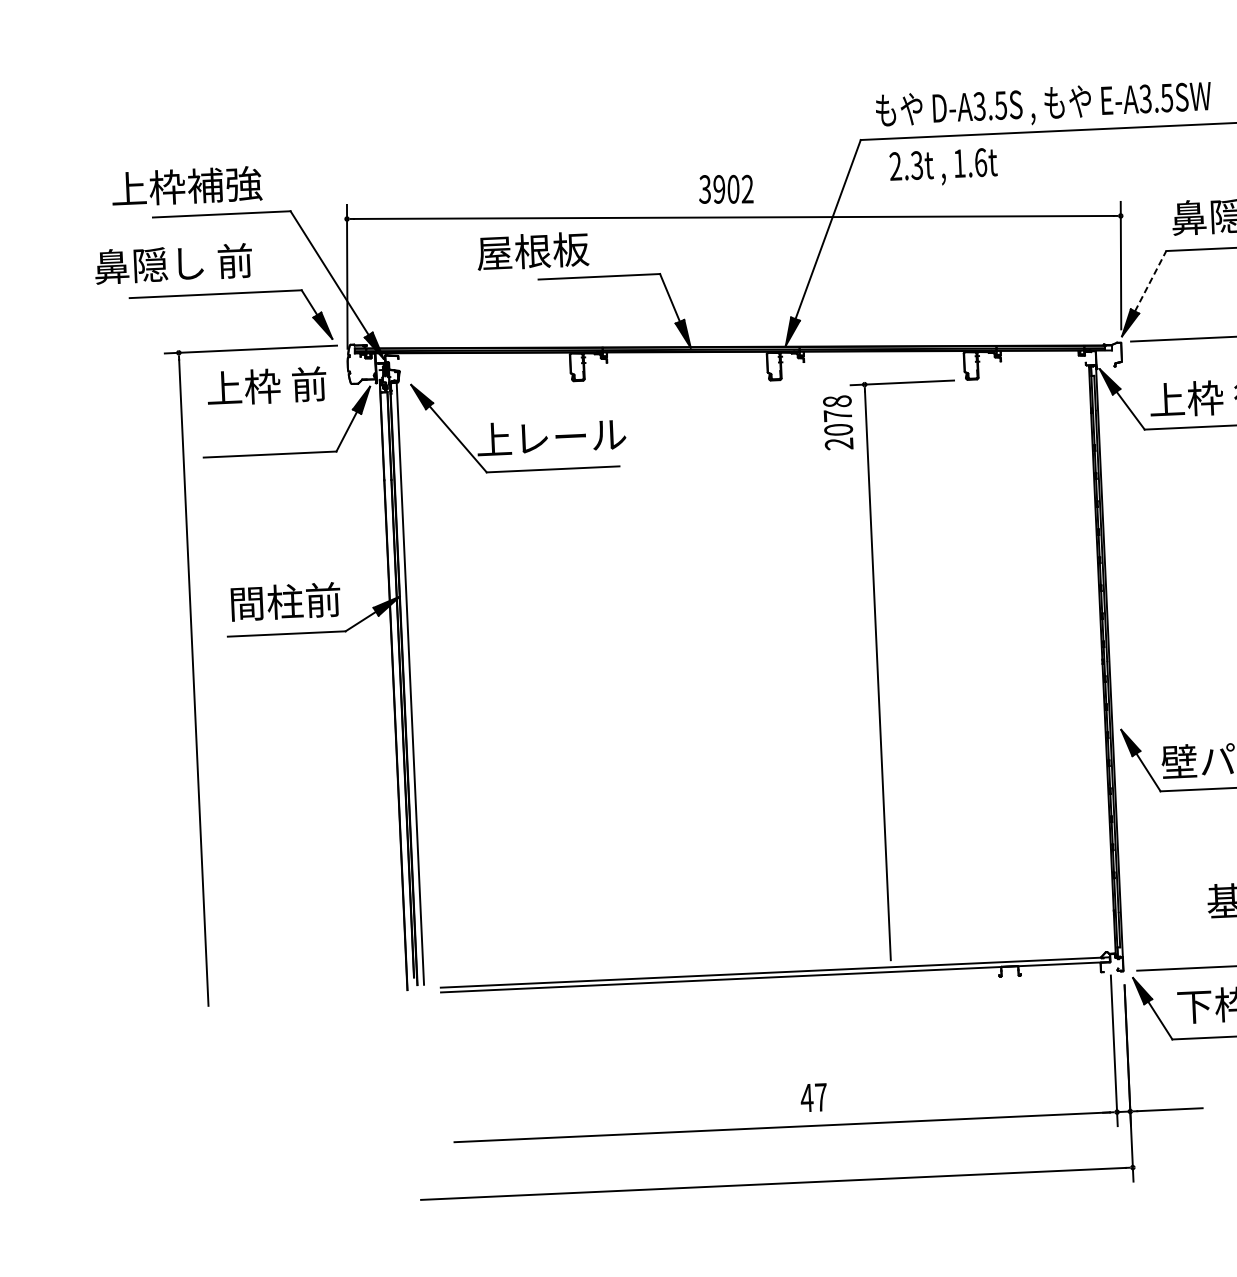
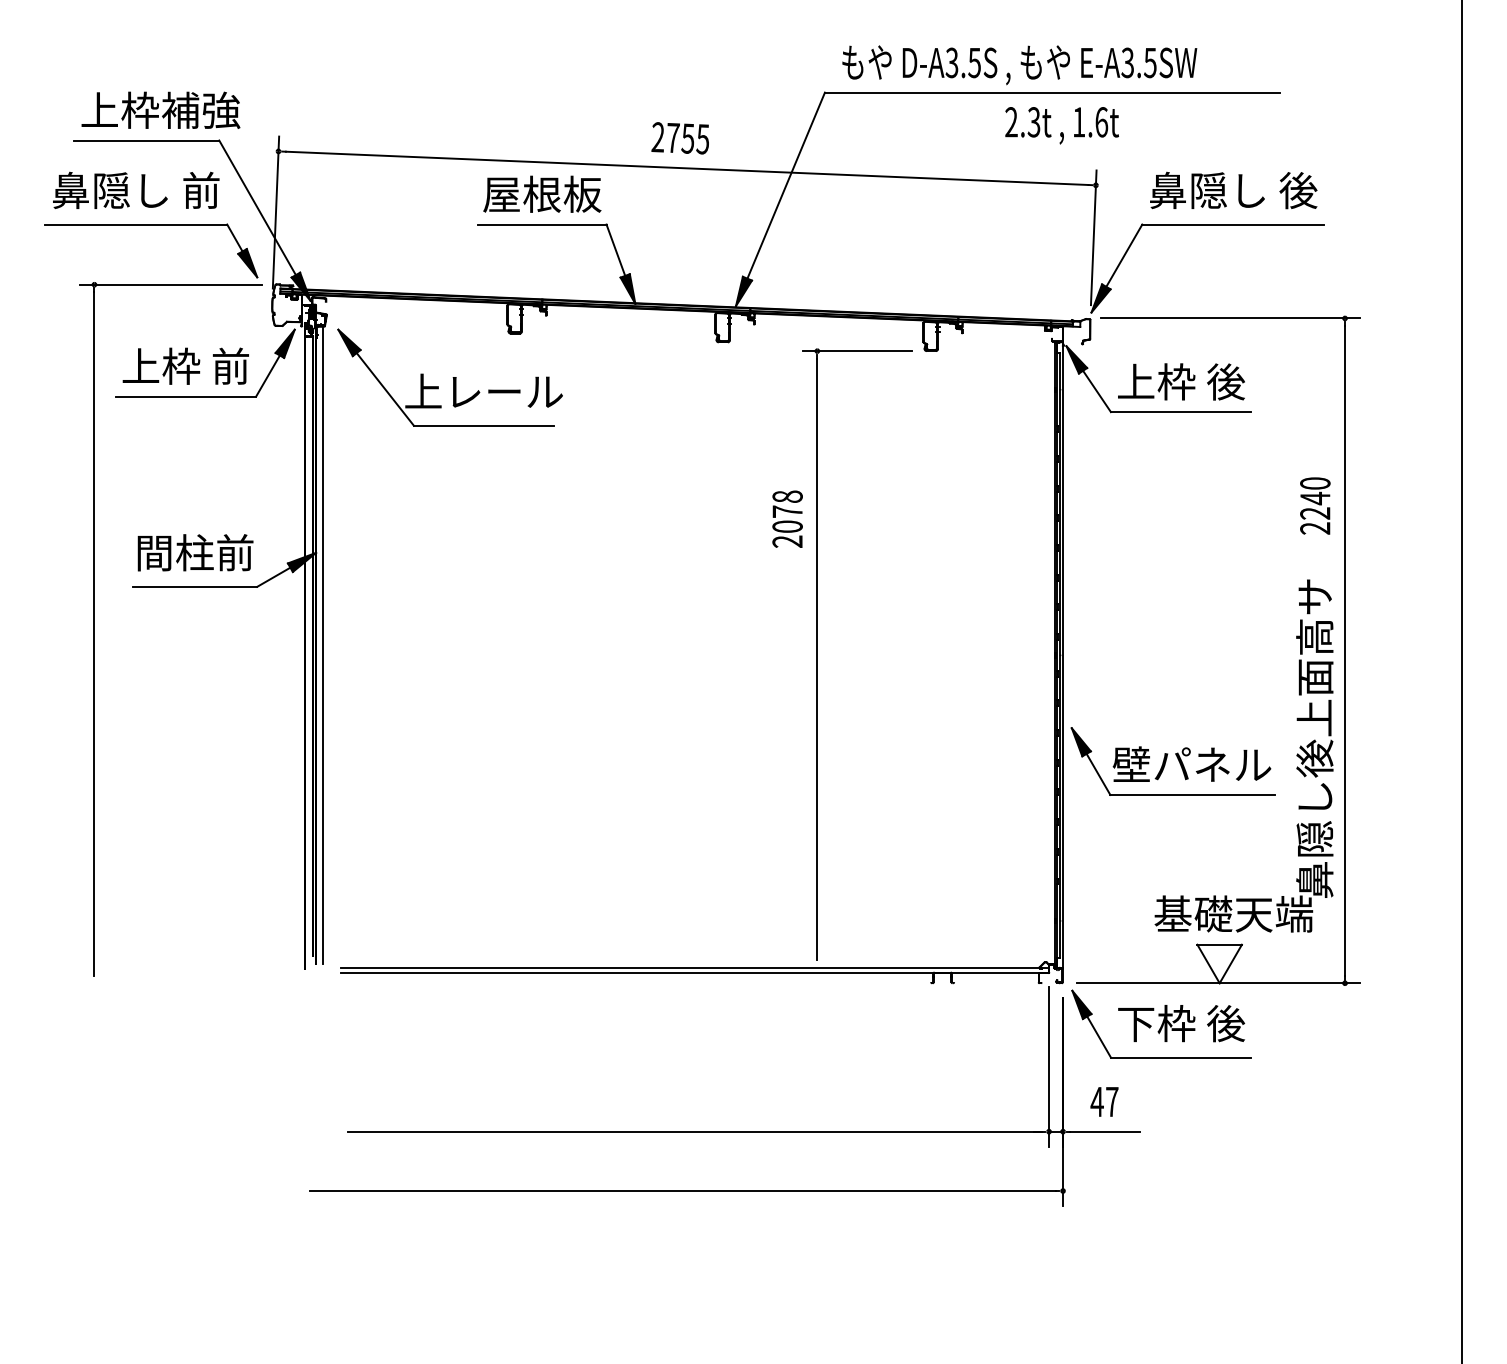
text: (943, 167) -> (1061, 125), moved
text: (186, 185) -> (160, 109), moved
text: (725, 189) -> (679, 138), 3902 -> 2755
text: (533, 250) -> (542, 193), moved
text: (173, 262) -> (136, 189), moved
line: (1150, 281) -> (1124, 255), dashed -> solid
text: (266, 385) -> (185, 365), moved
text: (838, 422) -> (787, 518), moved
text: (813, 1097) -> (1104, 1101), moved

